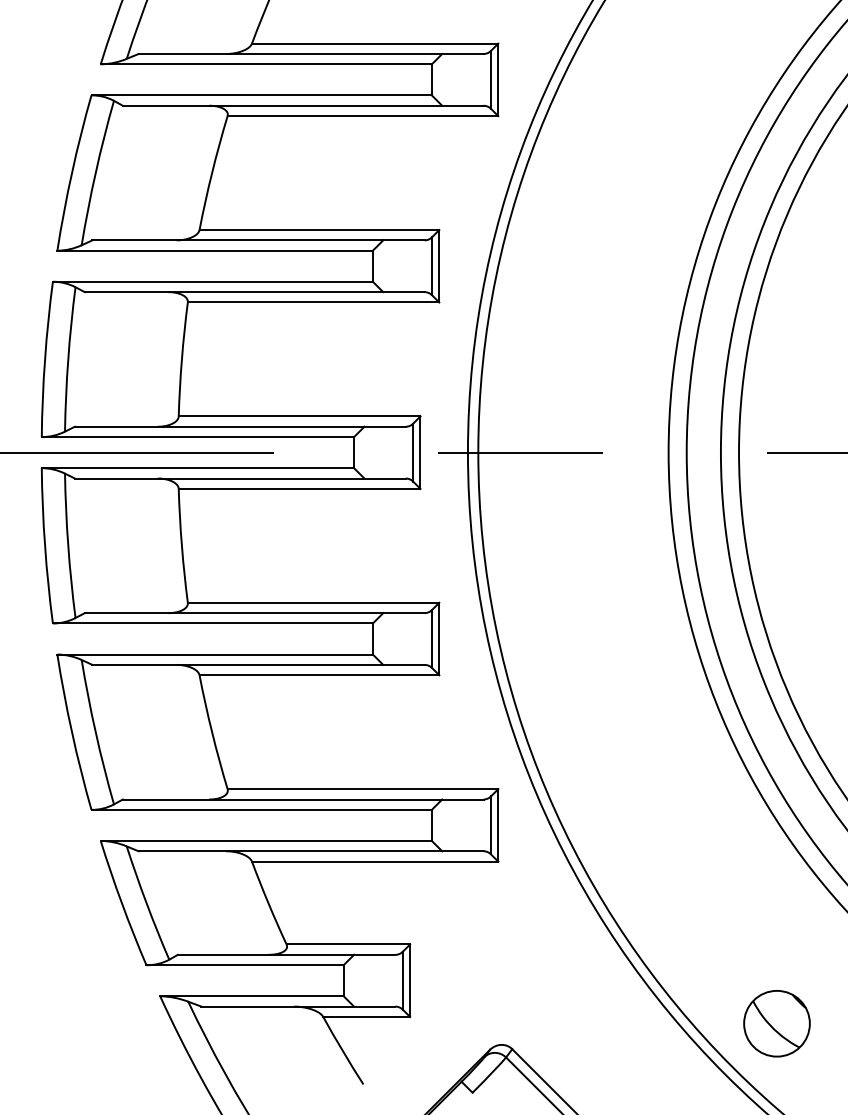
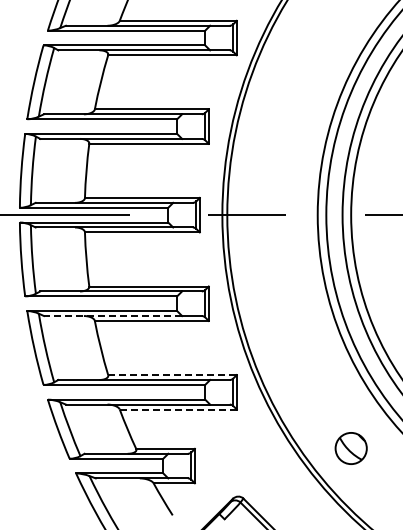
line: (236, 665) -> (112, 316), solid -> dashed
line: (362, 790) -> (172, 375), solid -> dashed
line: (375, 861) -> (178, 409), solid -> dashed
part: (775, 1023) -> (350, 448), moved

